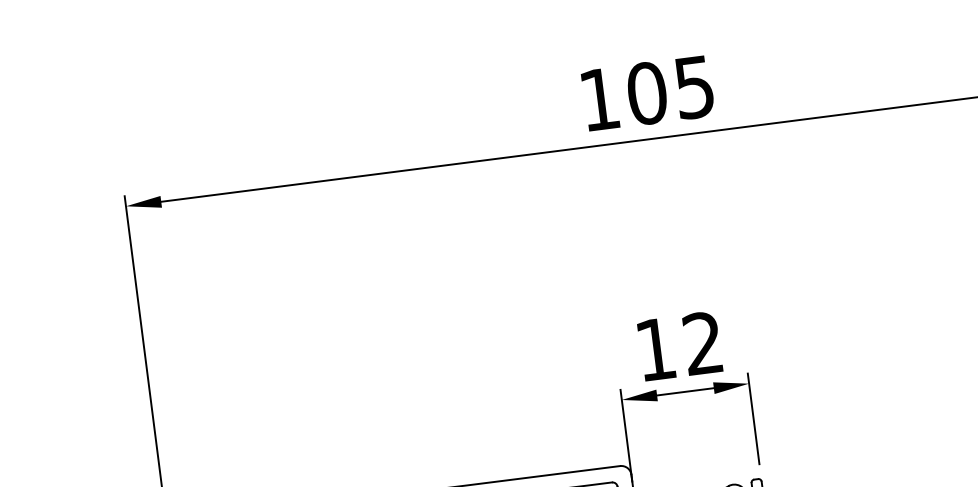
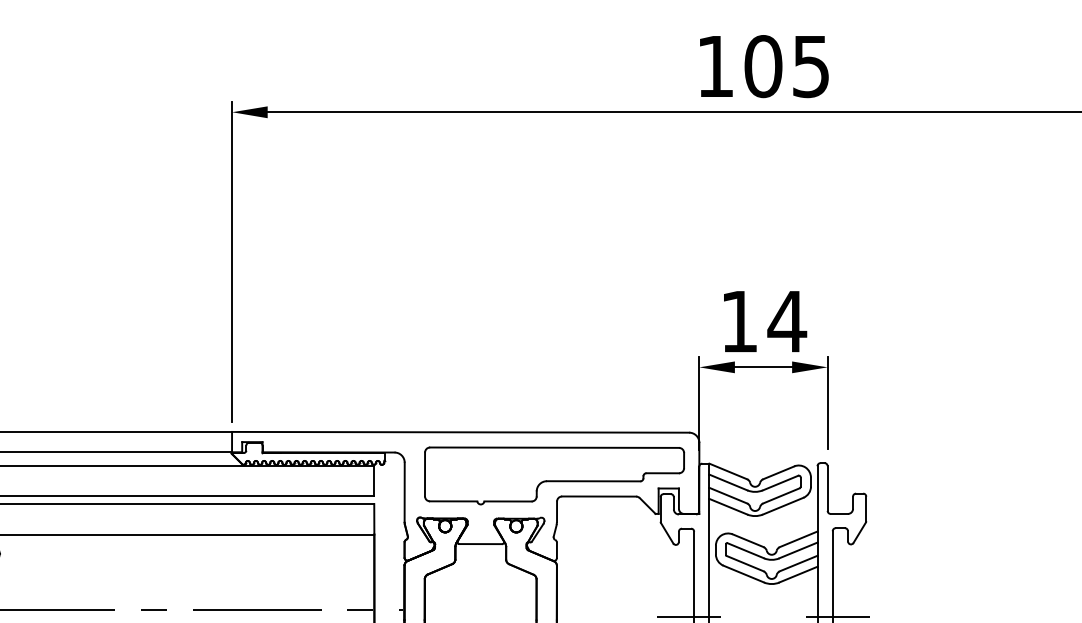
text: (703, 343) -> (787, 321), 12 -> 14

